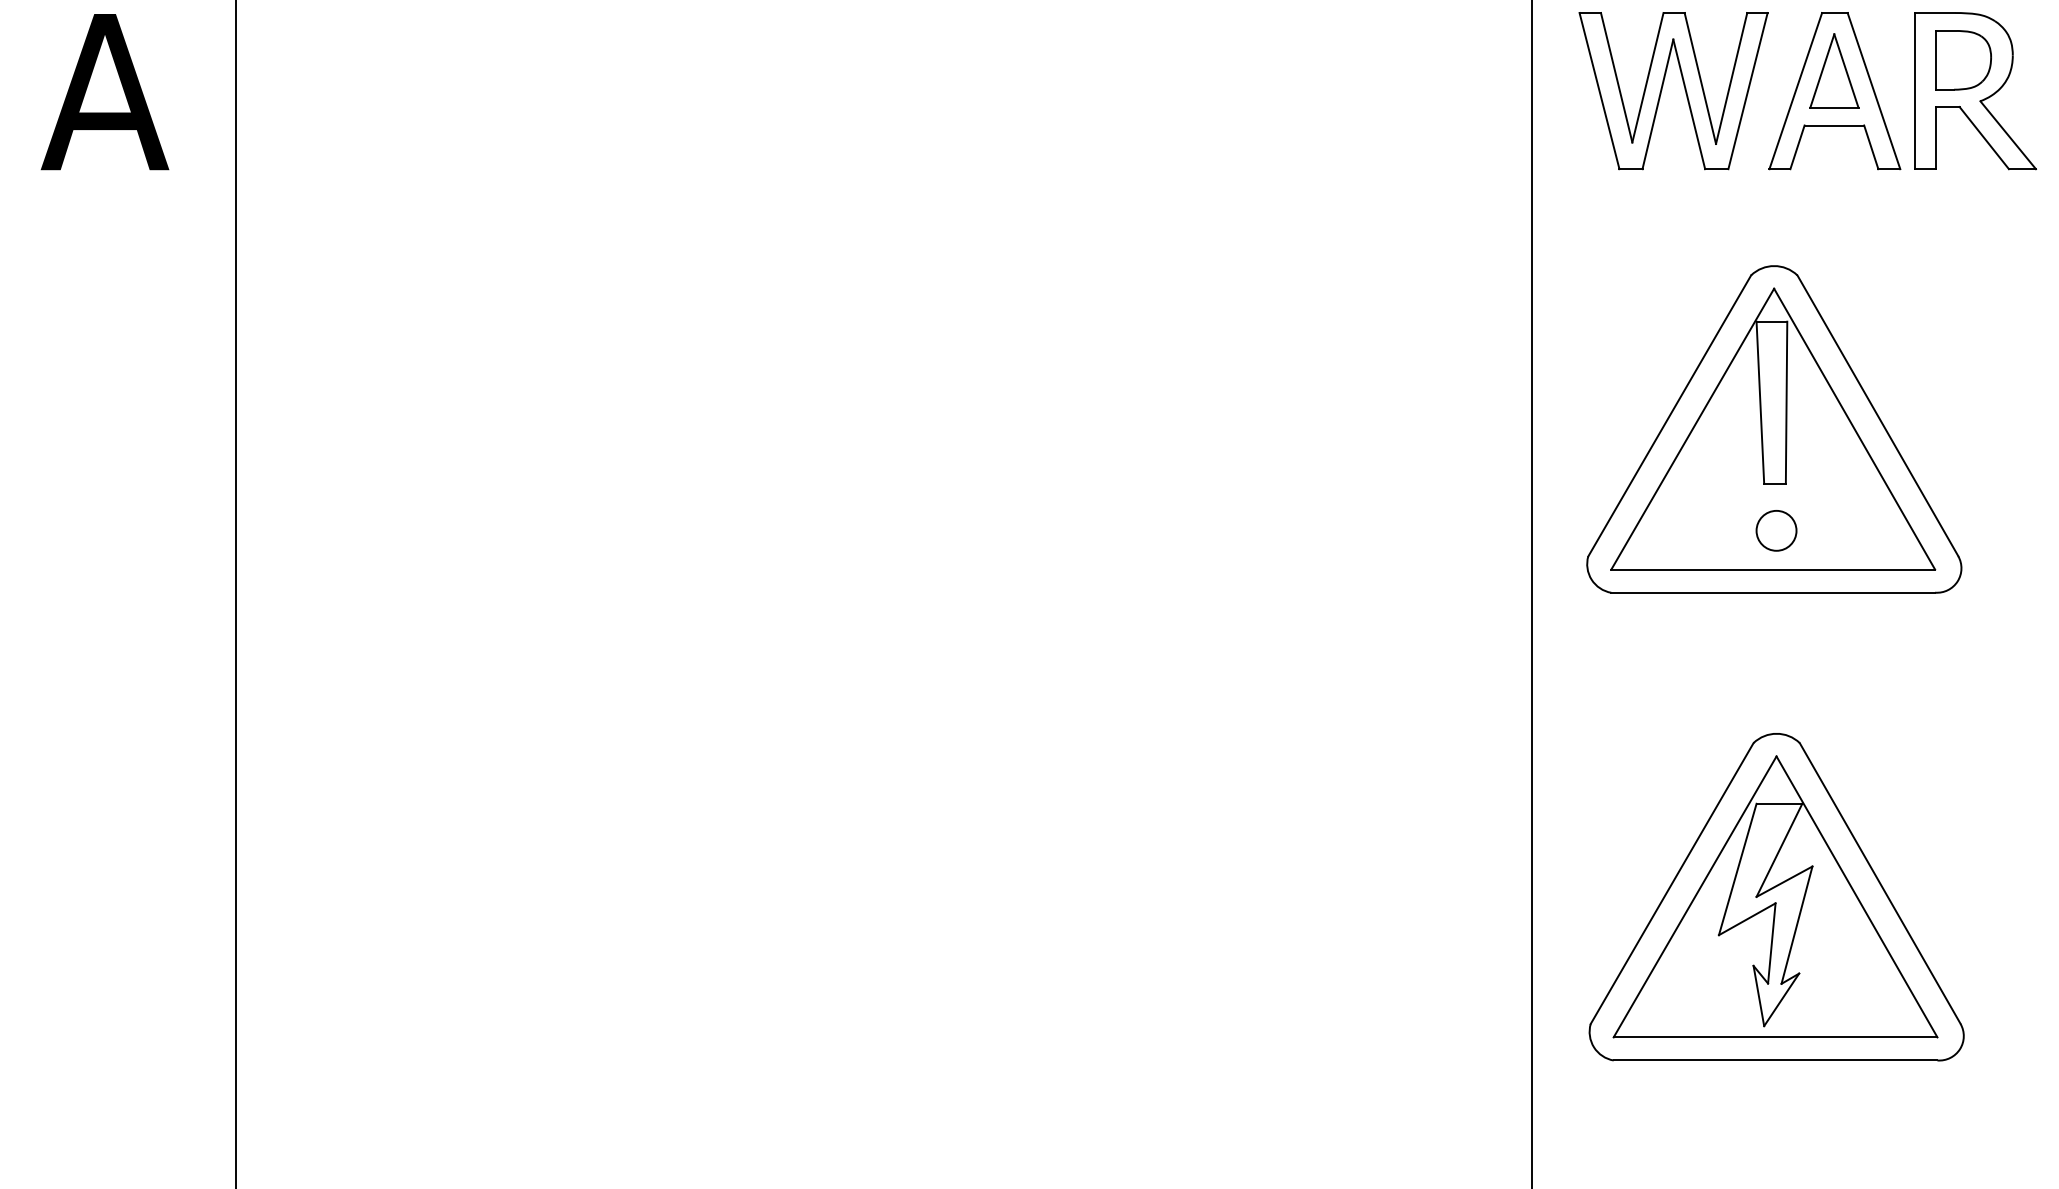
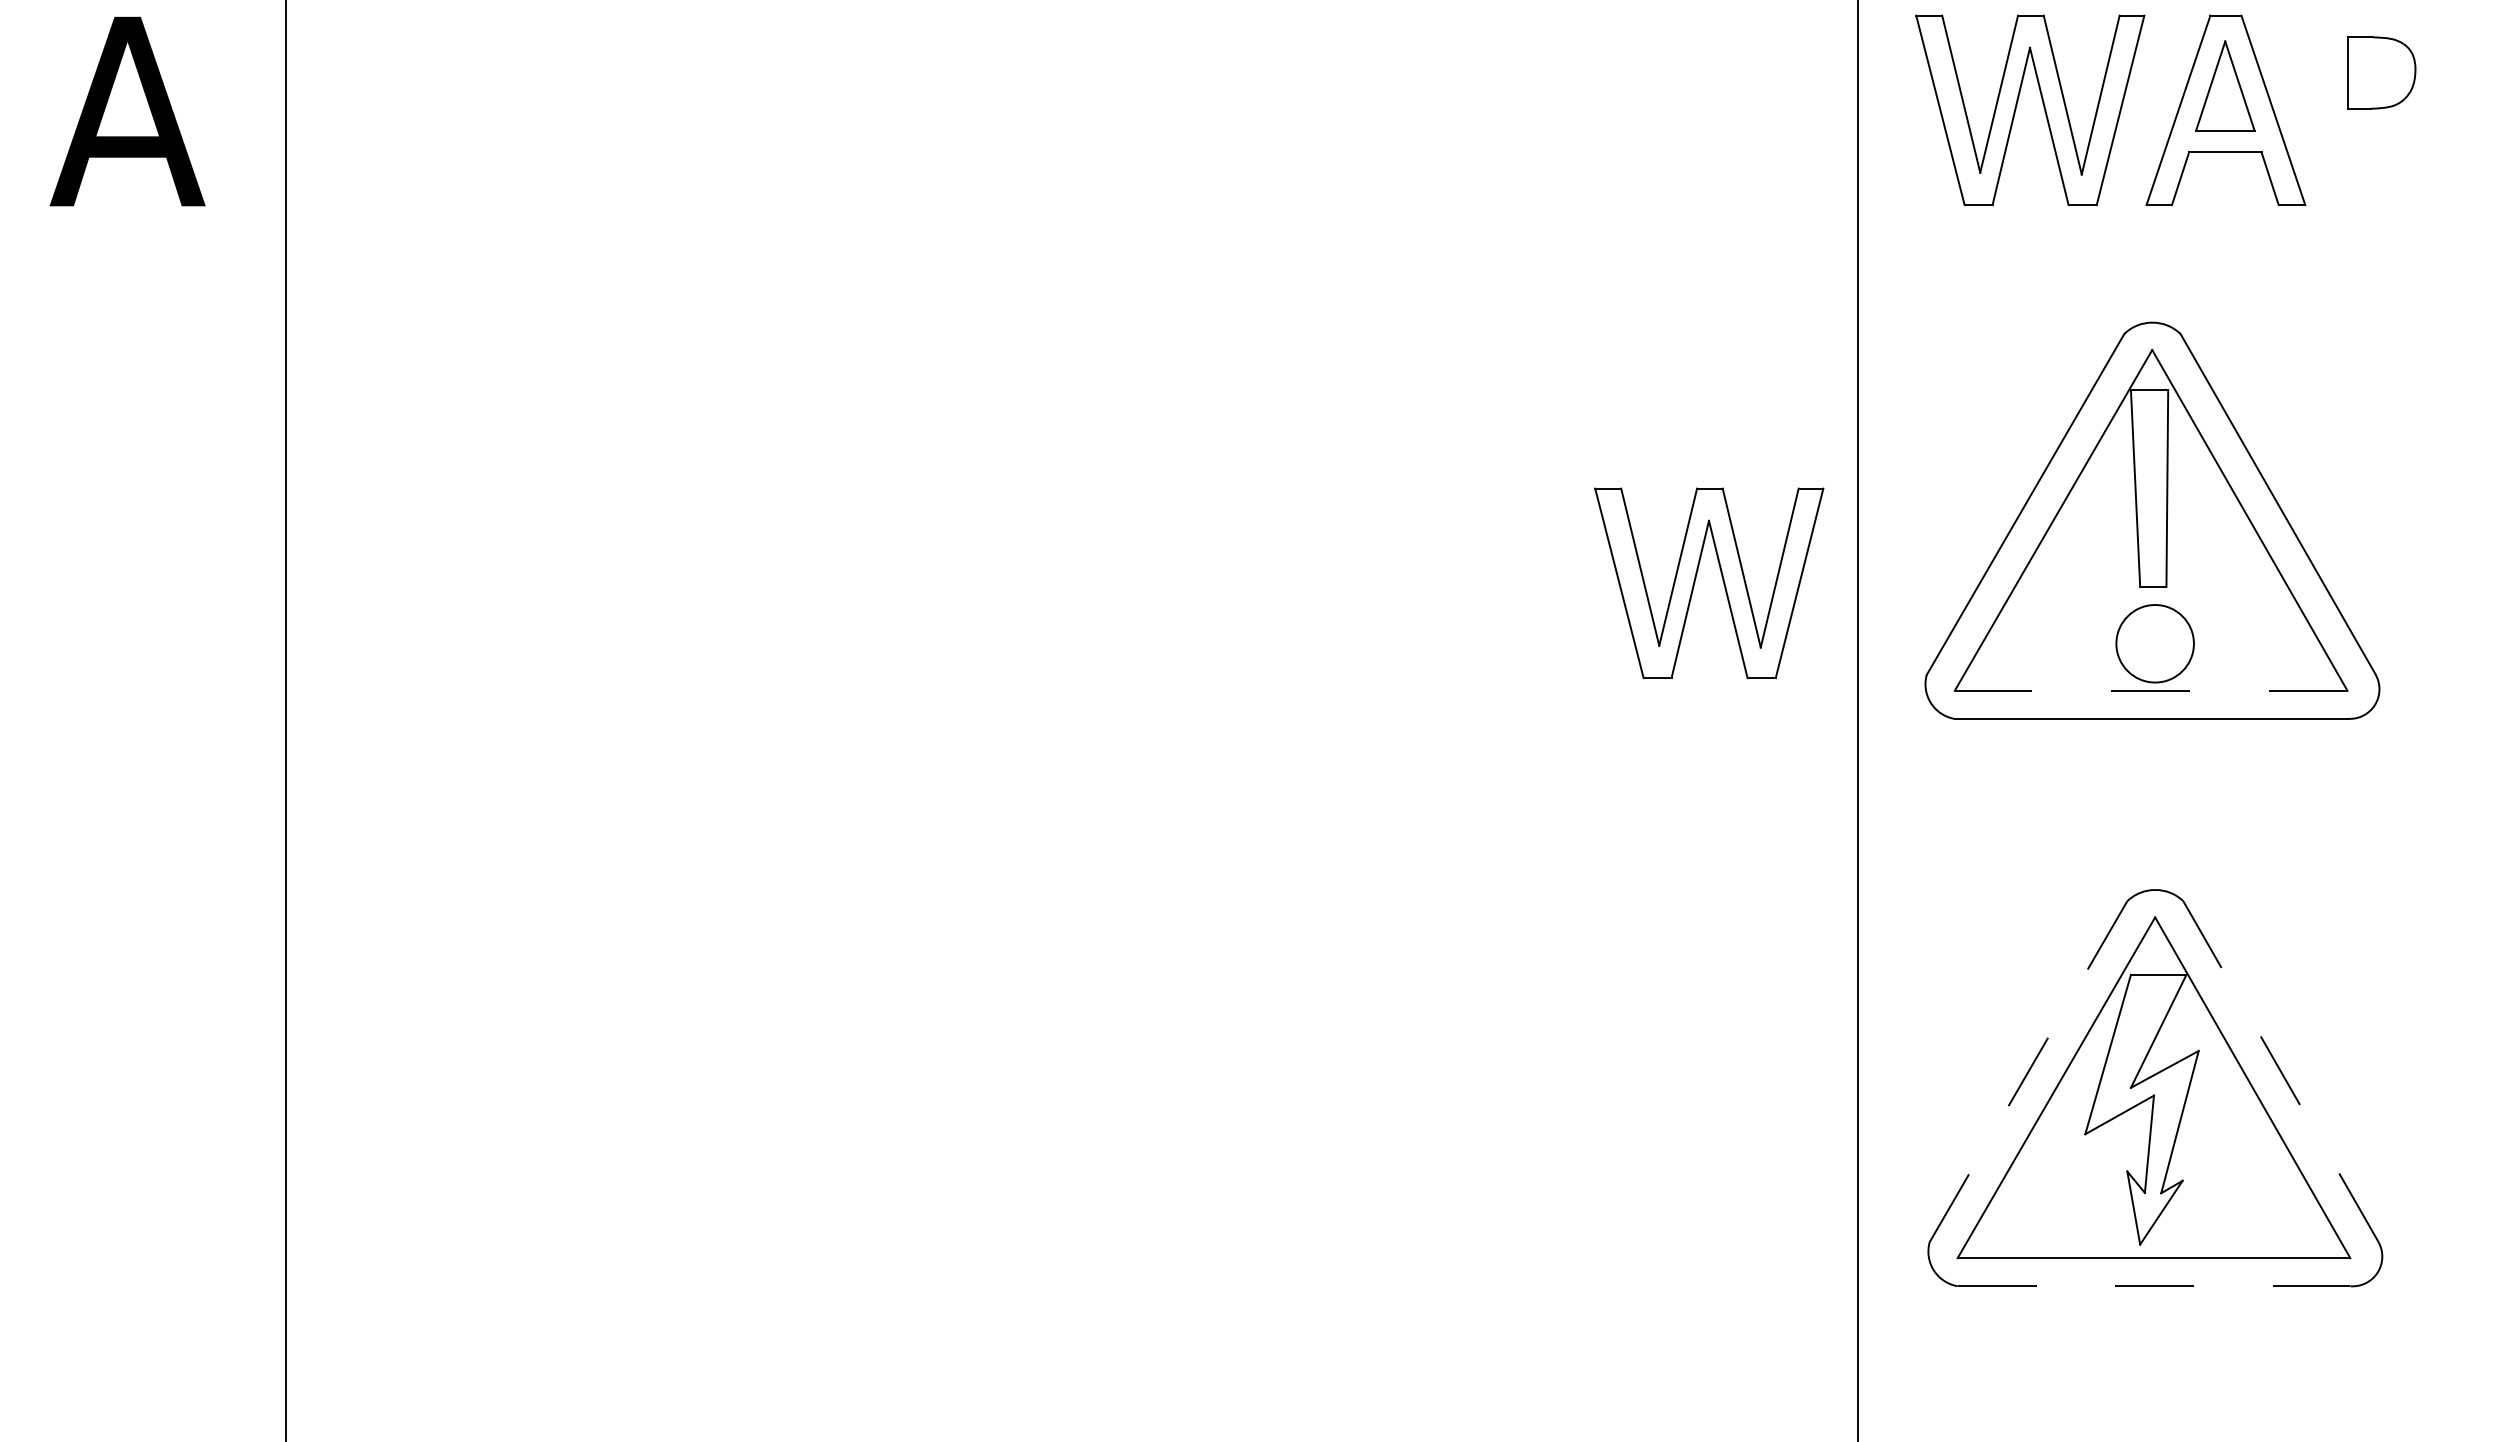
part: (1975, 91) -> (2396, 110), removed
part: (1419, 478) -> (1722, 580), added
circle: (1775, 530) -> (2154, 643), size x1.6
line: (1772, 569) -> (2150, 690), solid -> dashed
line: (1672, 883) -> (2028, 1071), solid -> dashed
line: (1879, 883) -> (2280, 1071), solid -> dashed
line: (1775, 1060) -> (2154, 1286), solid -> dashed

